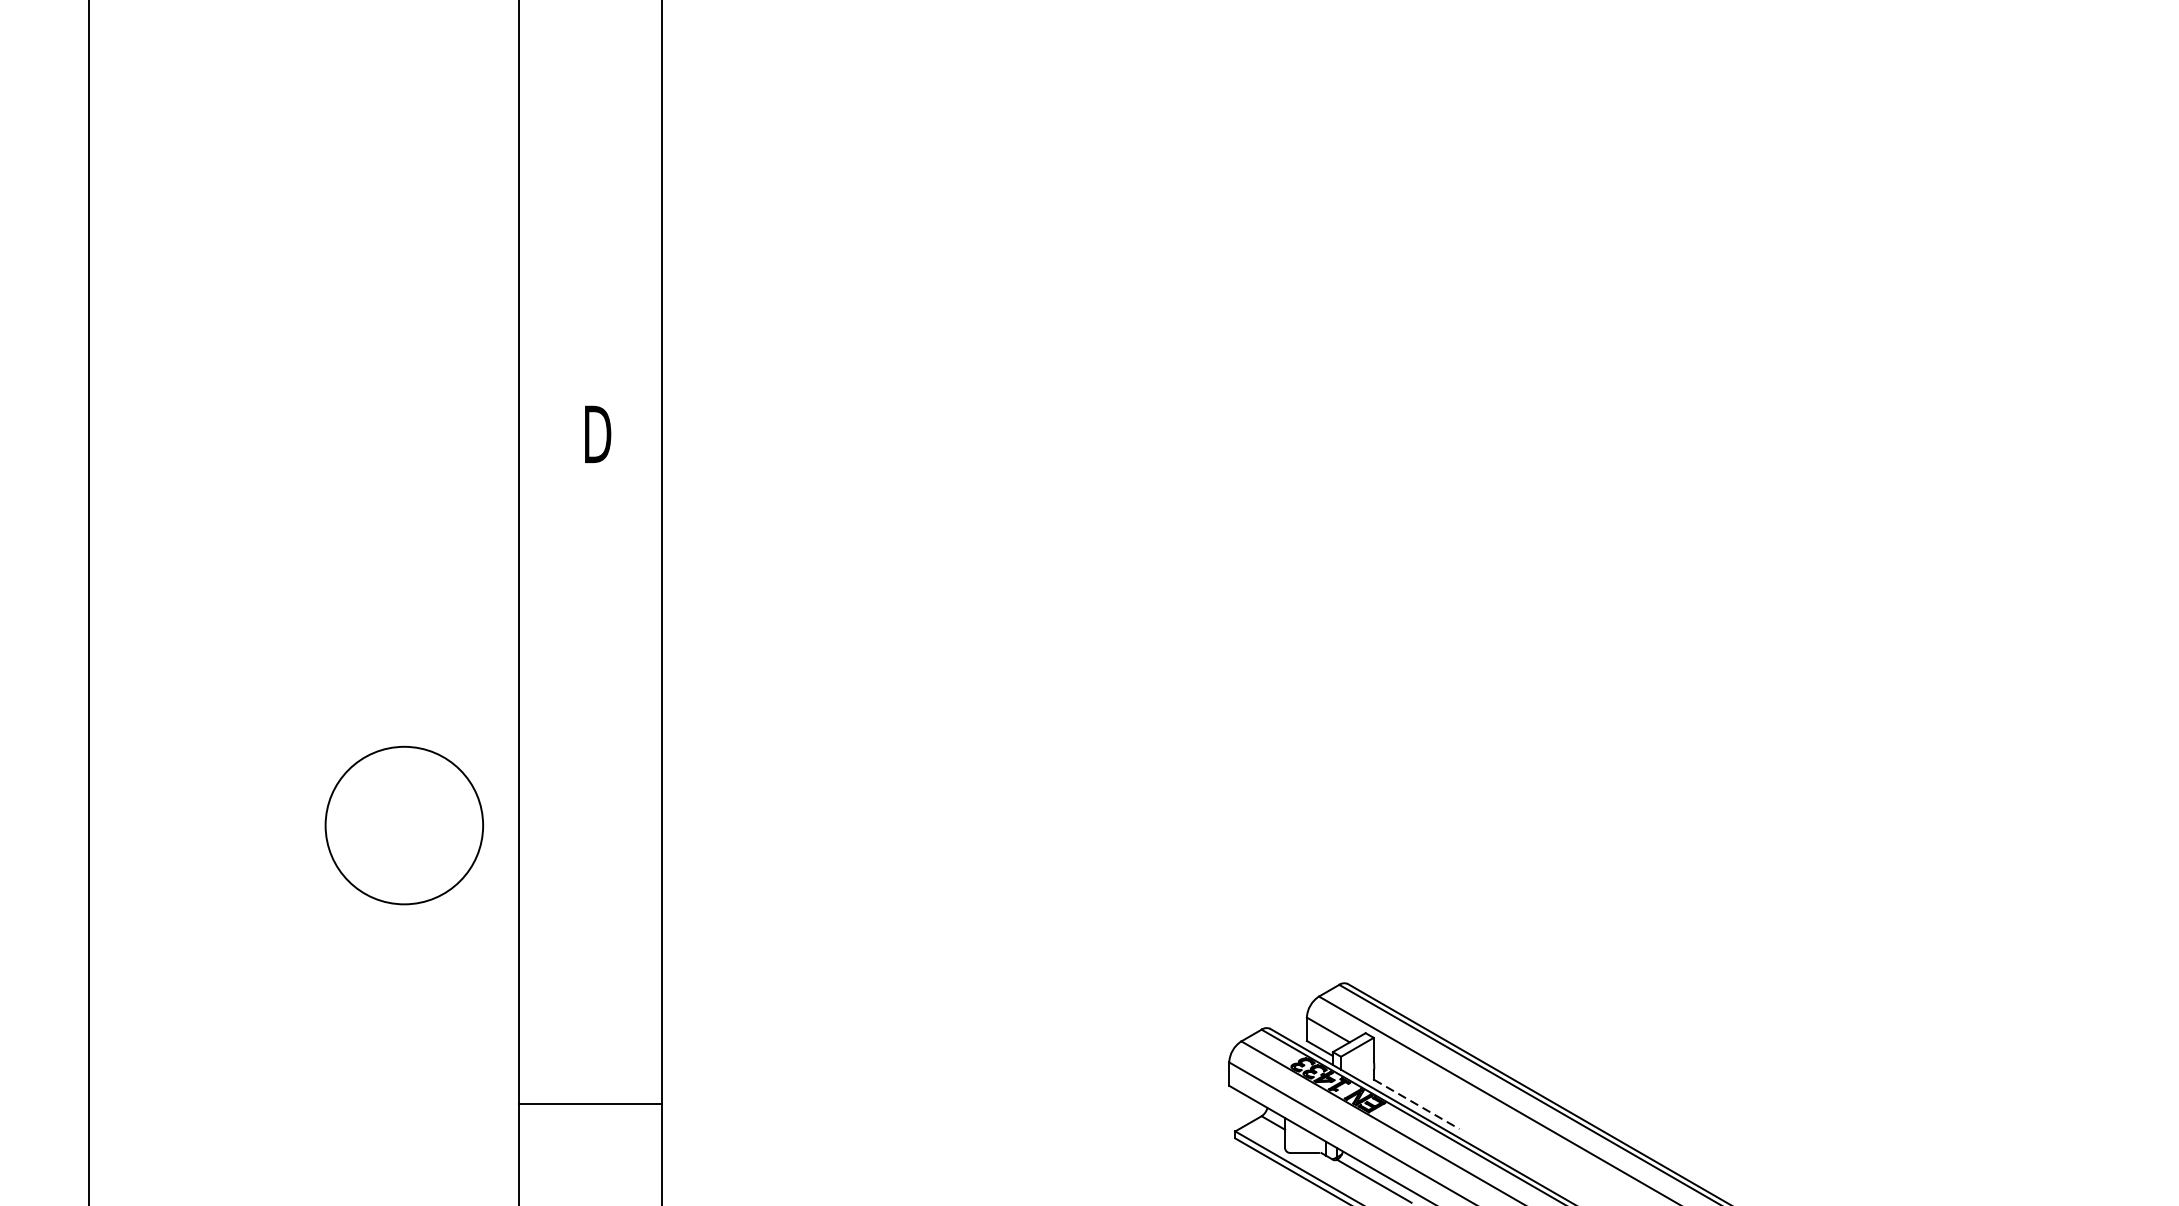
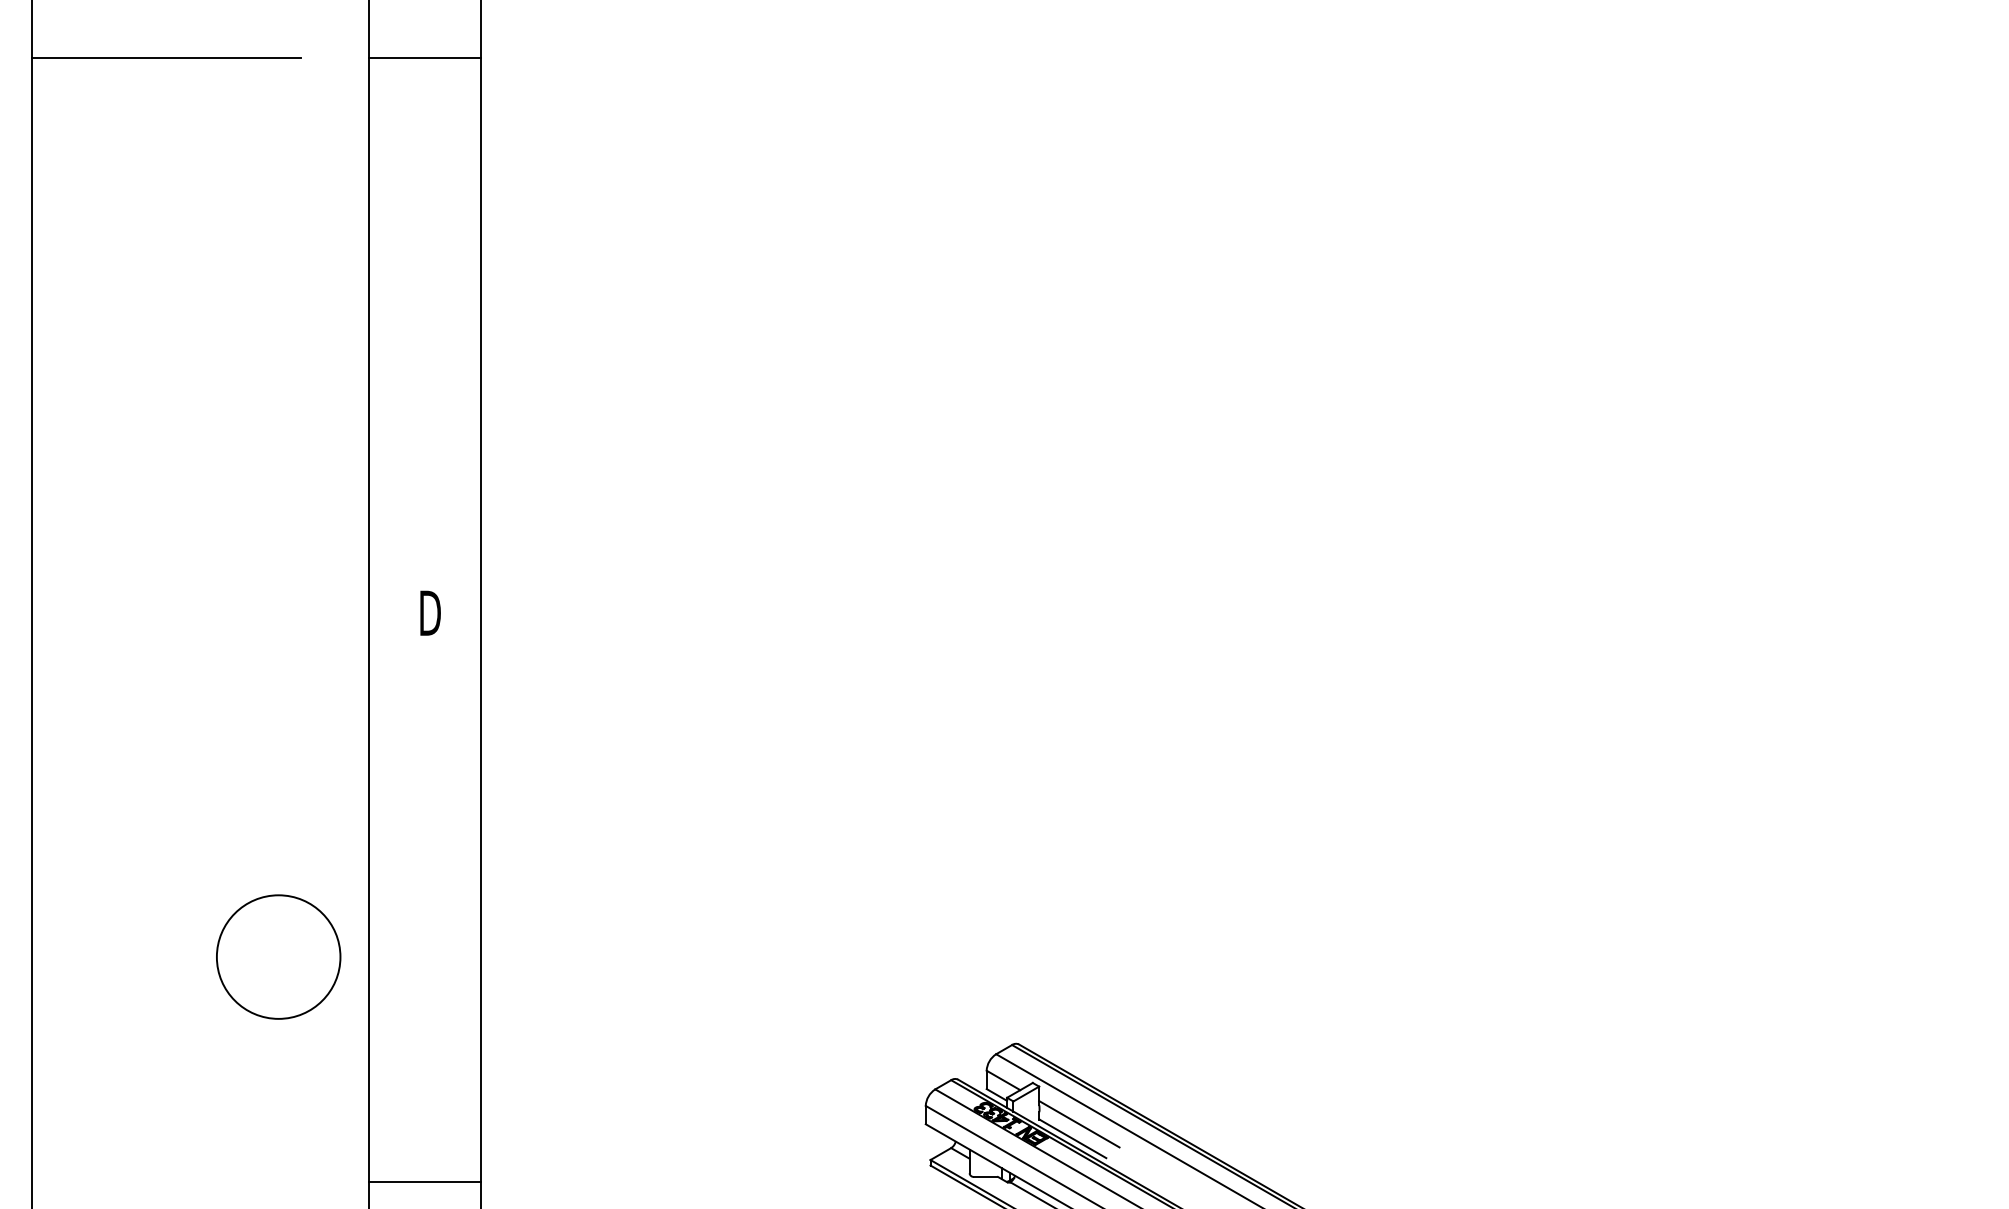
circle: (404, 824) -> (278, 956), moved
line: (1425, 1086) -> (1079, 1124), added
line: (590, 1103) -> (424, 1181), moved
line: (1416, 1103) -> (1072, 1138), dashed -> solid

